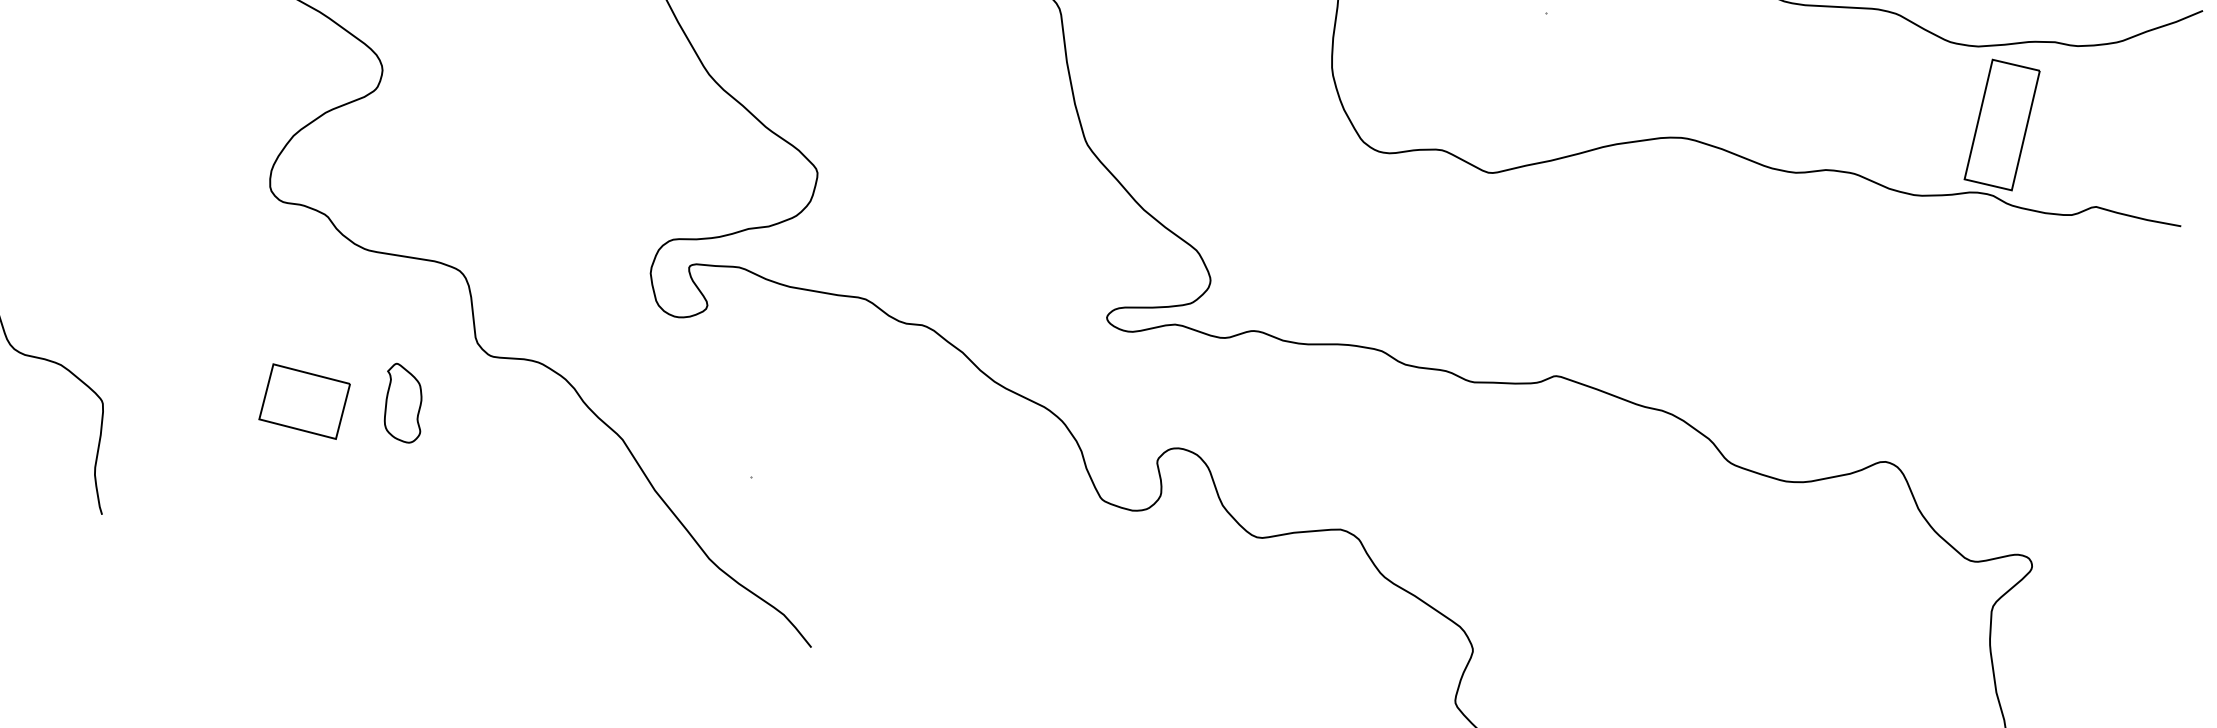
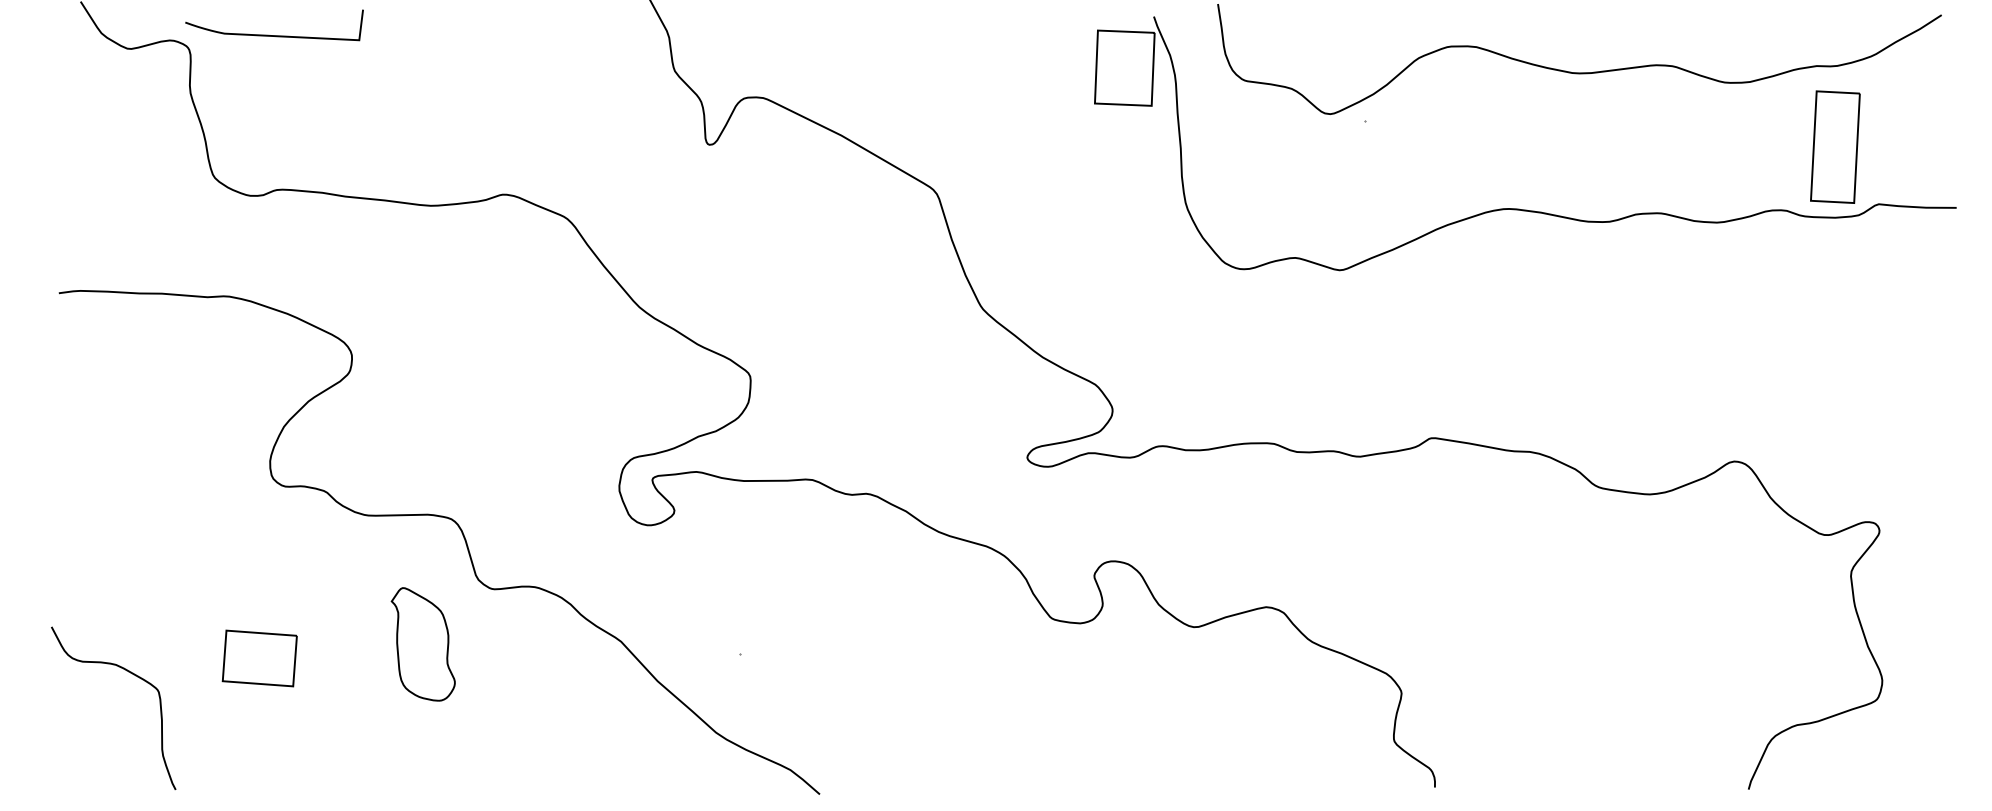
part: (2002, 124) -> (1835, 146), moved
part: (304, 401) -> (259, 658), moved
part: (403, 403) -> (422, 644), size x1.67

